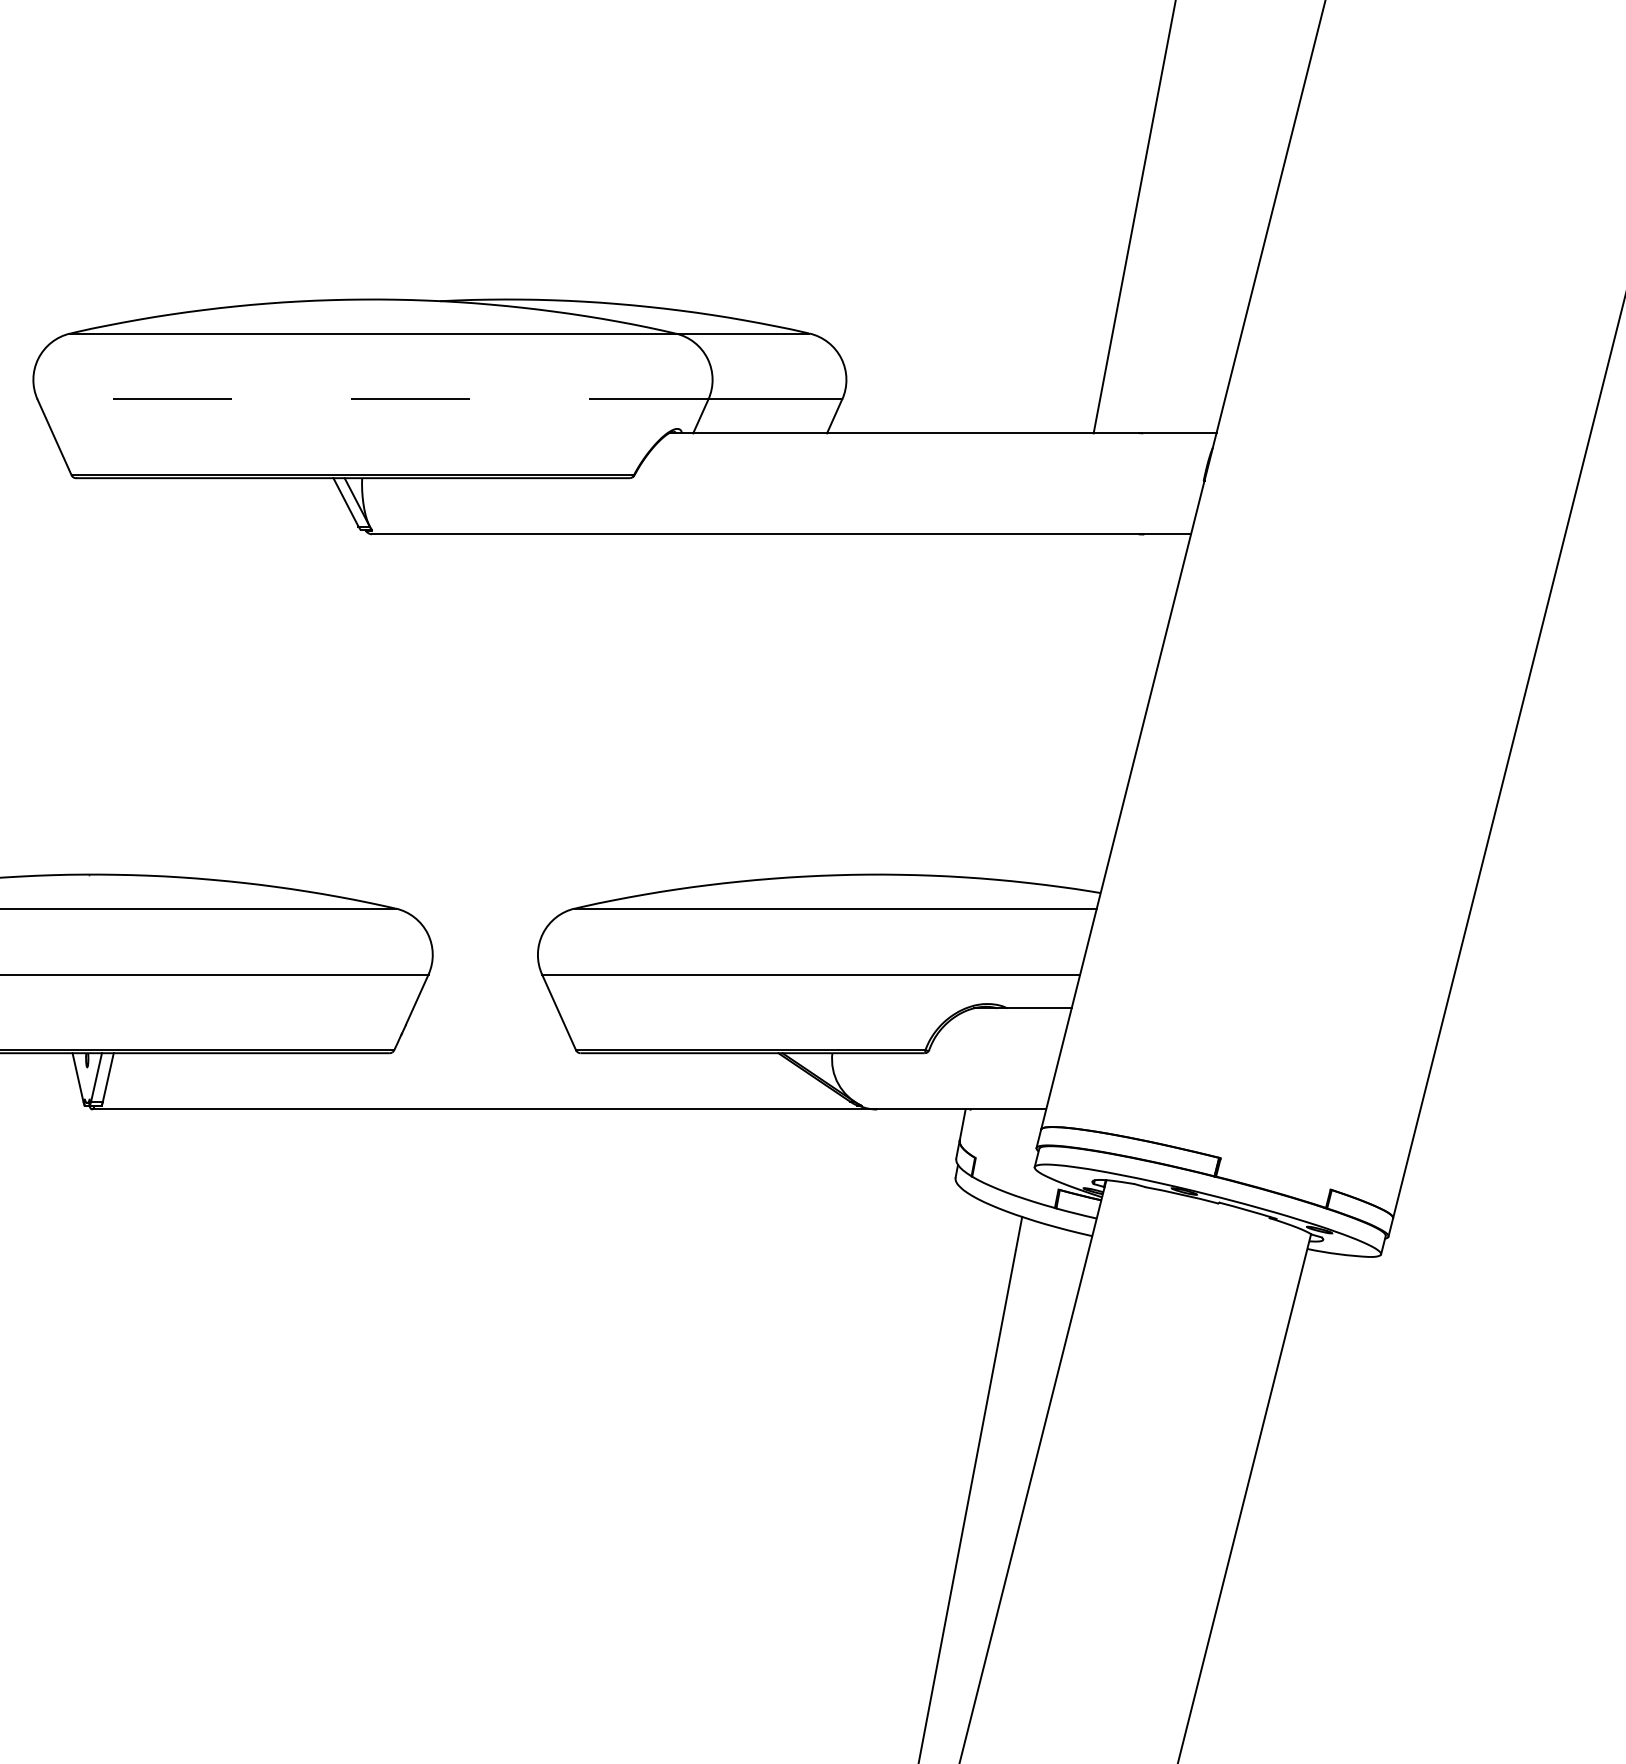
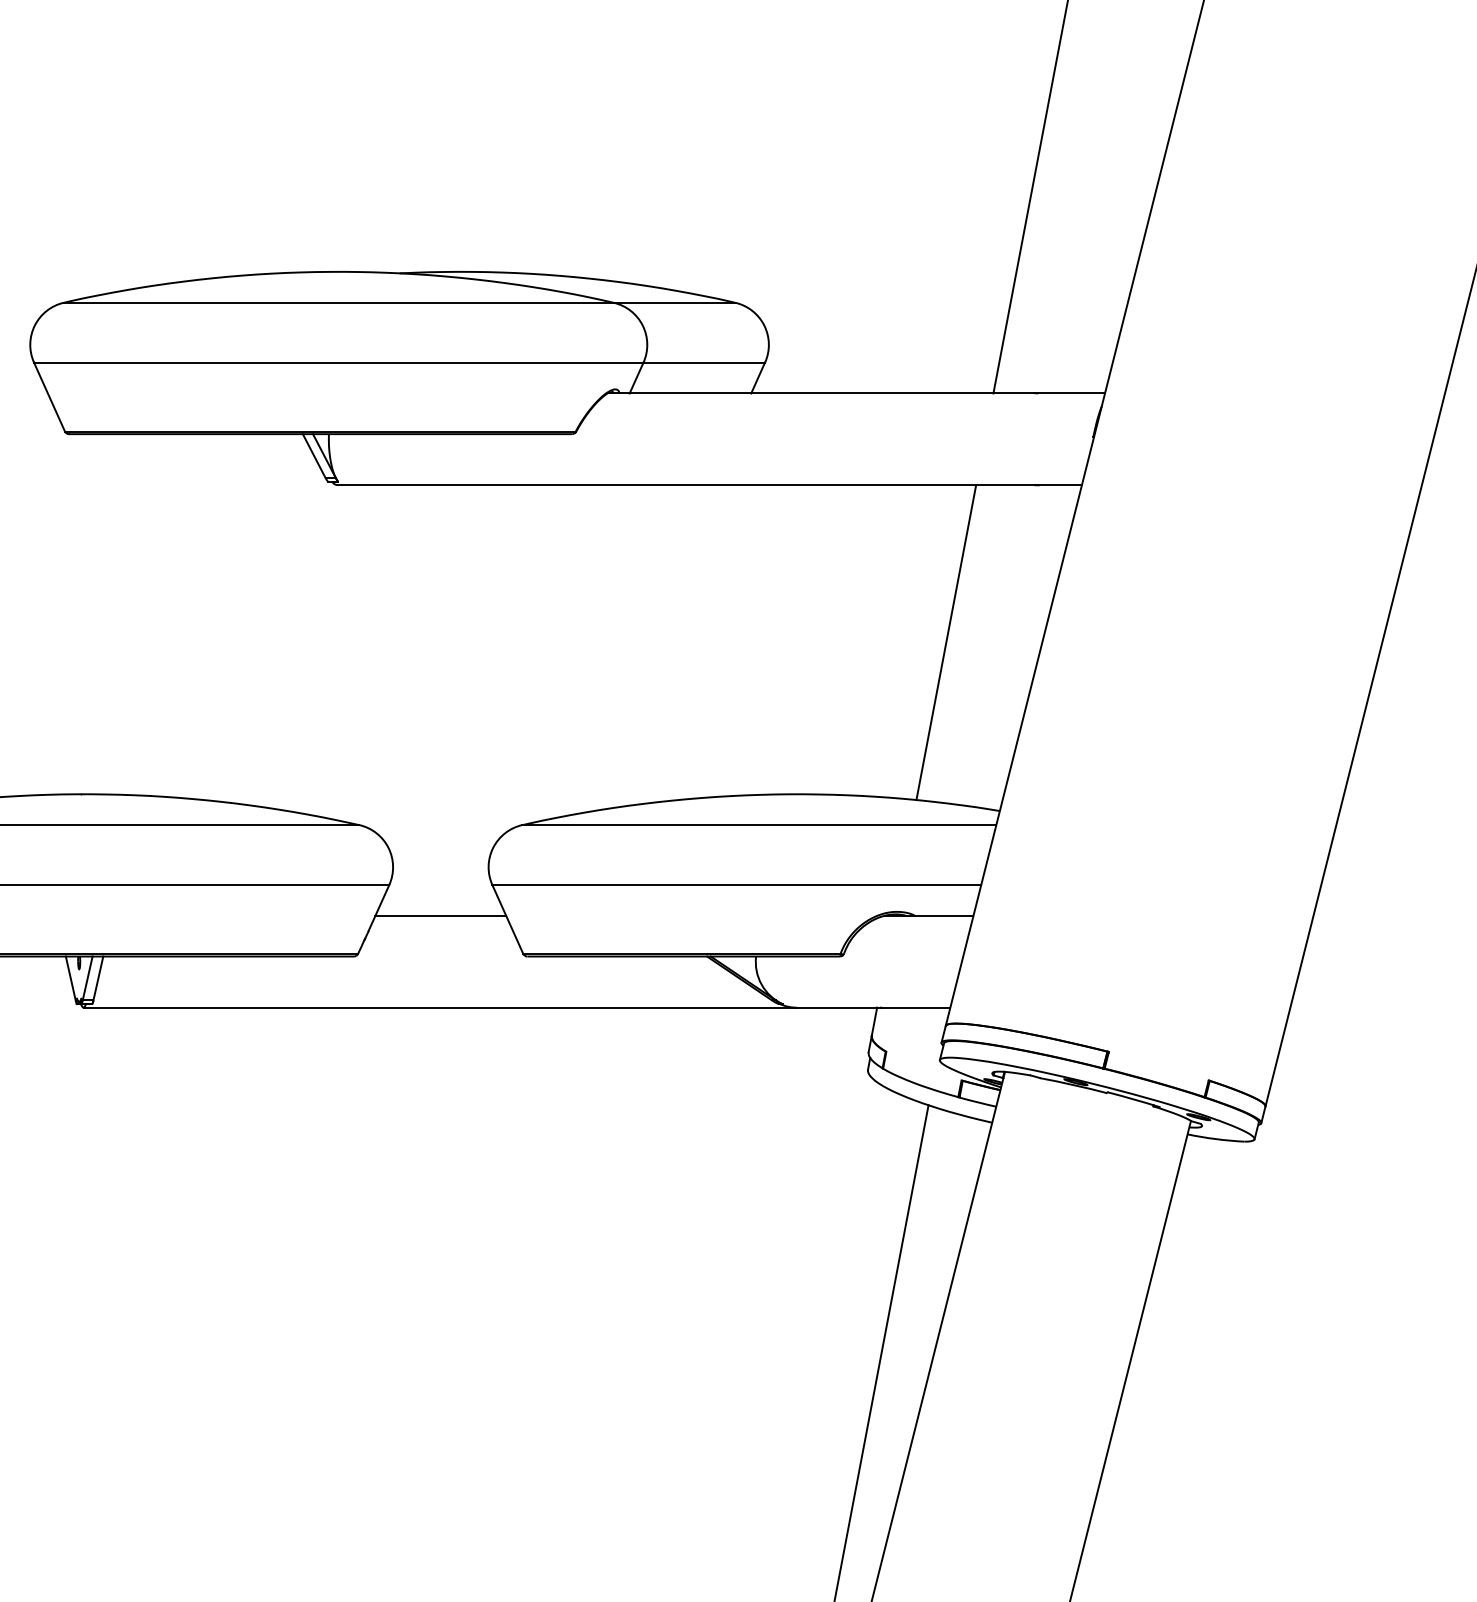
line: (372, 399) -> (338, 362), dashed -> solid
line: (1041, 707) -> (946, 642), added
line: (484, 1008) -> (440, 915), added

